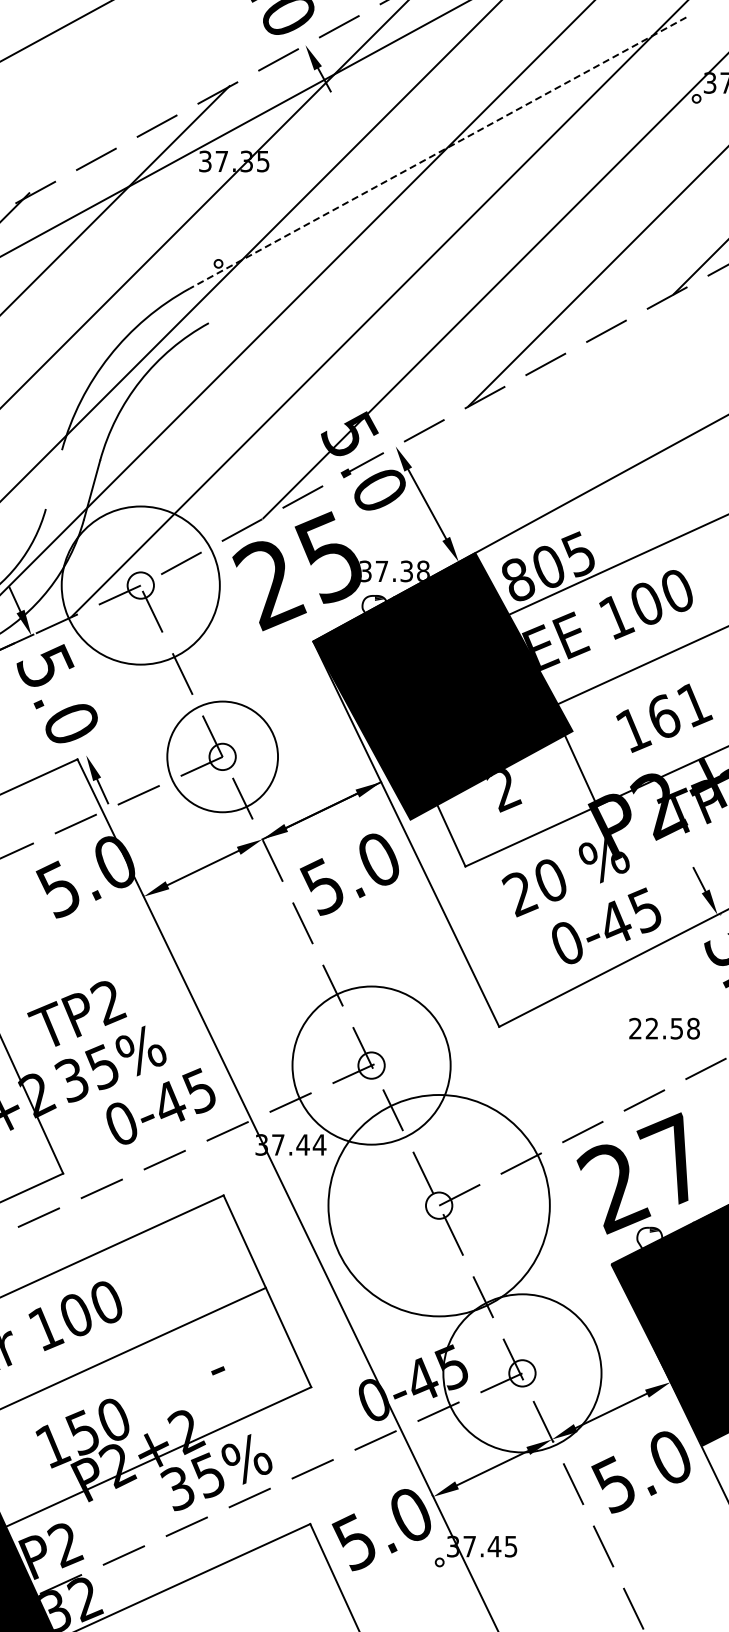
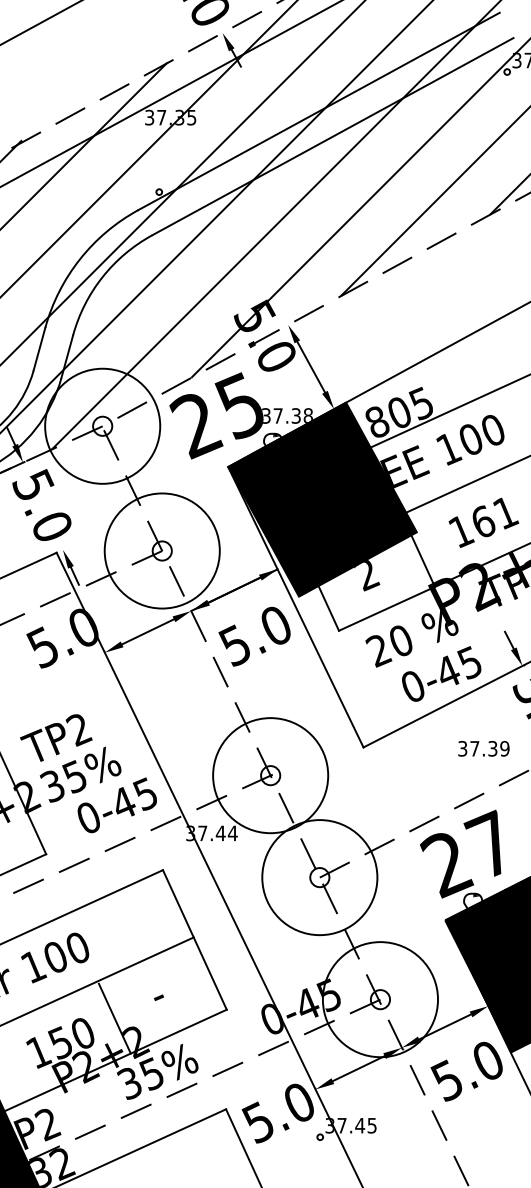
line: (438, 152) -> (319, 111), dashed -> solid
line: (456, 187) -> (332, 136), added
line: (53, 479) -> (39, 349), added
circle: (222, 756) -> (162, 550), size x1.43
text: (664, 1028) -> (483, 748), 22.58 -> 37.39
circle: (439, 1205) -> (320, 877), size x0.71
line: (157, 1399) -> (114, 1018), added

